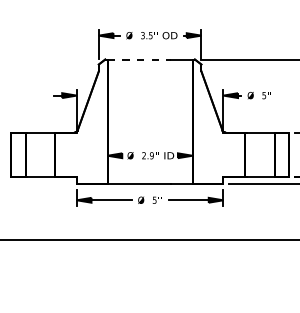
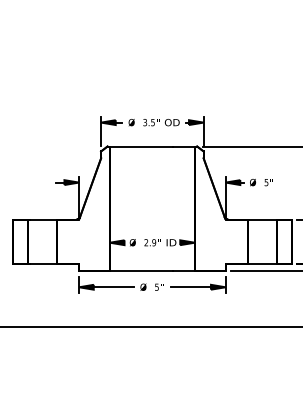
line: (139, 59) -> (141, 146), dashed -> solid

